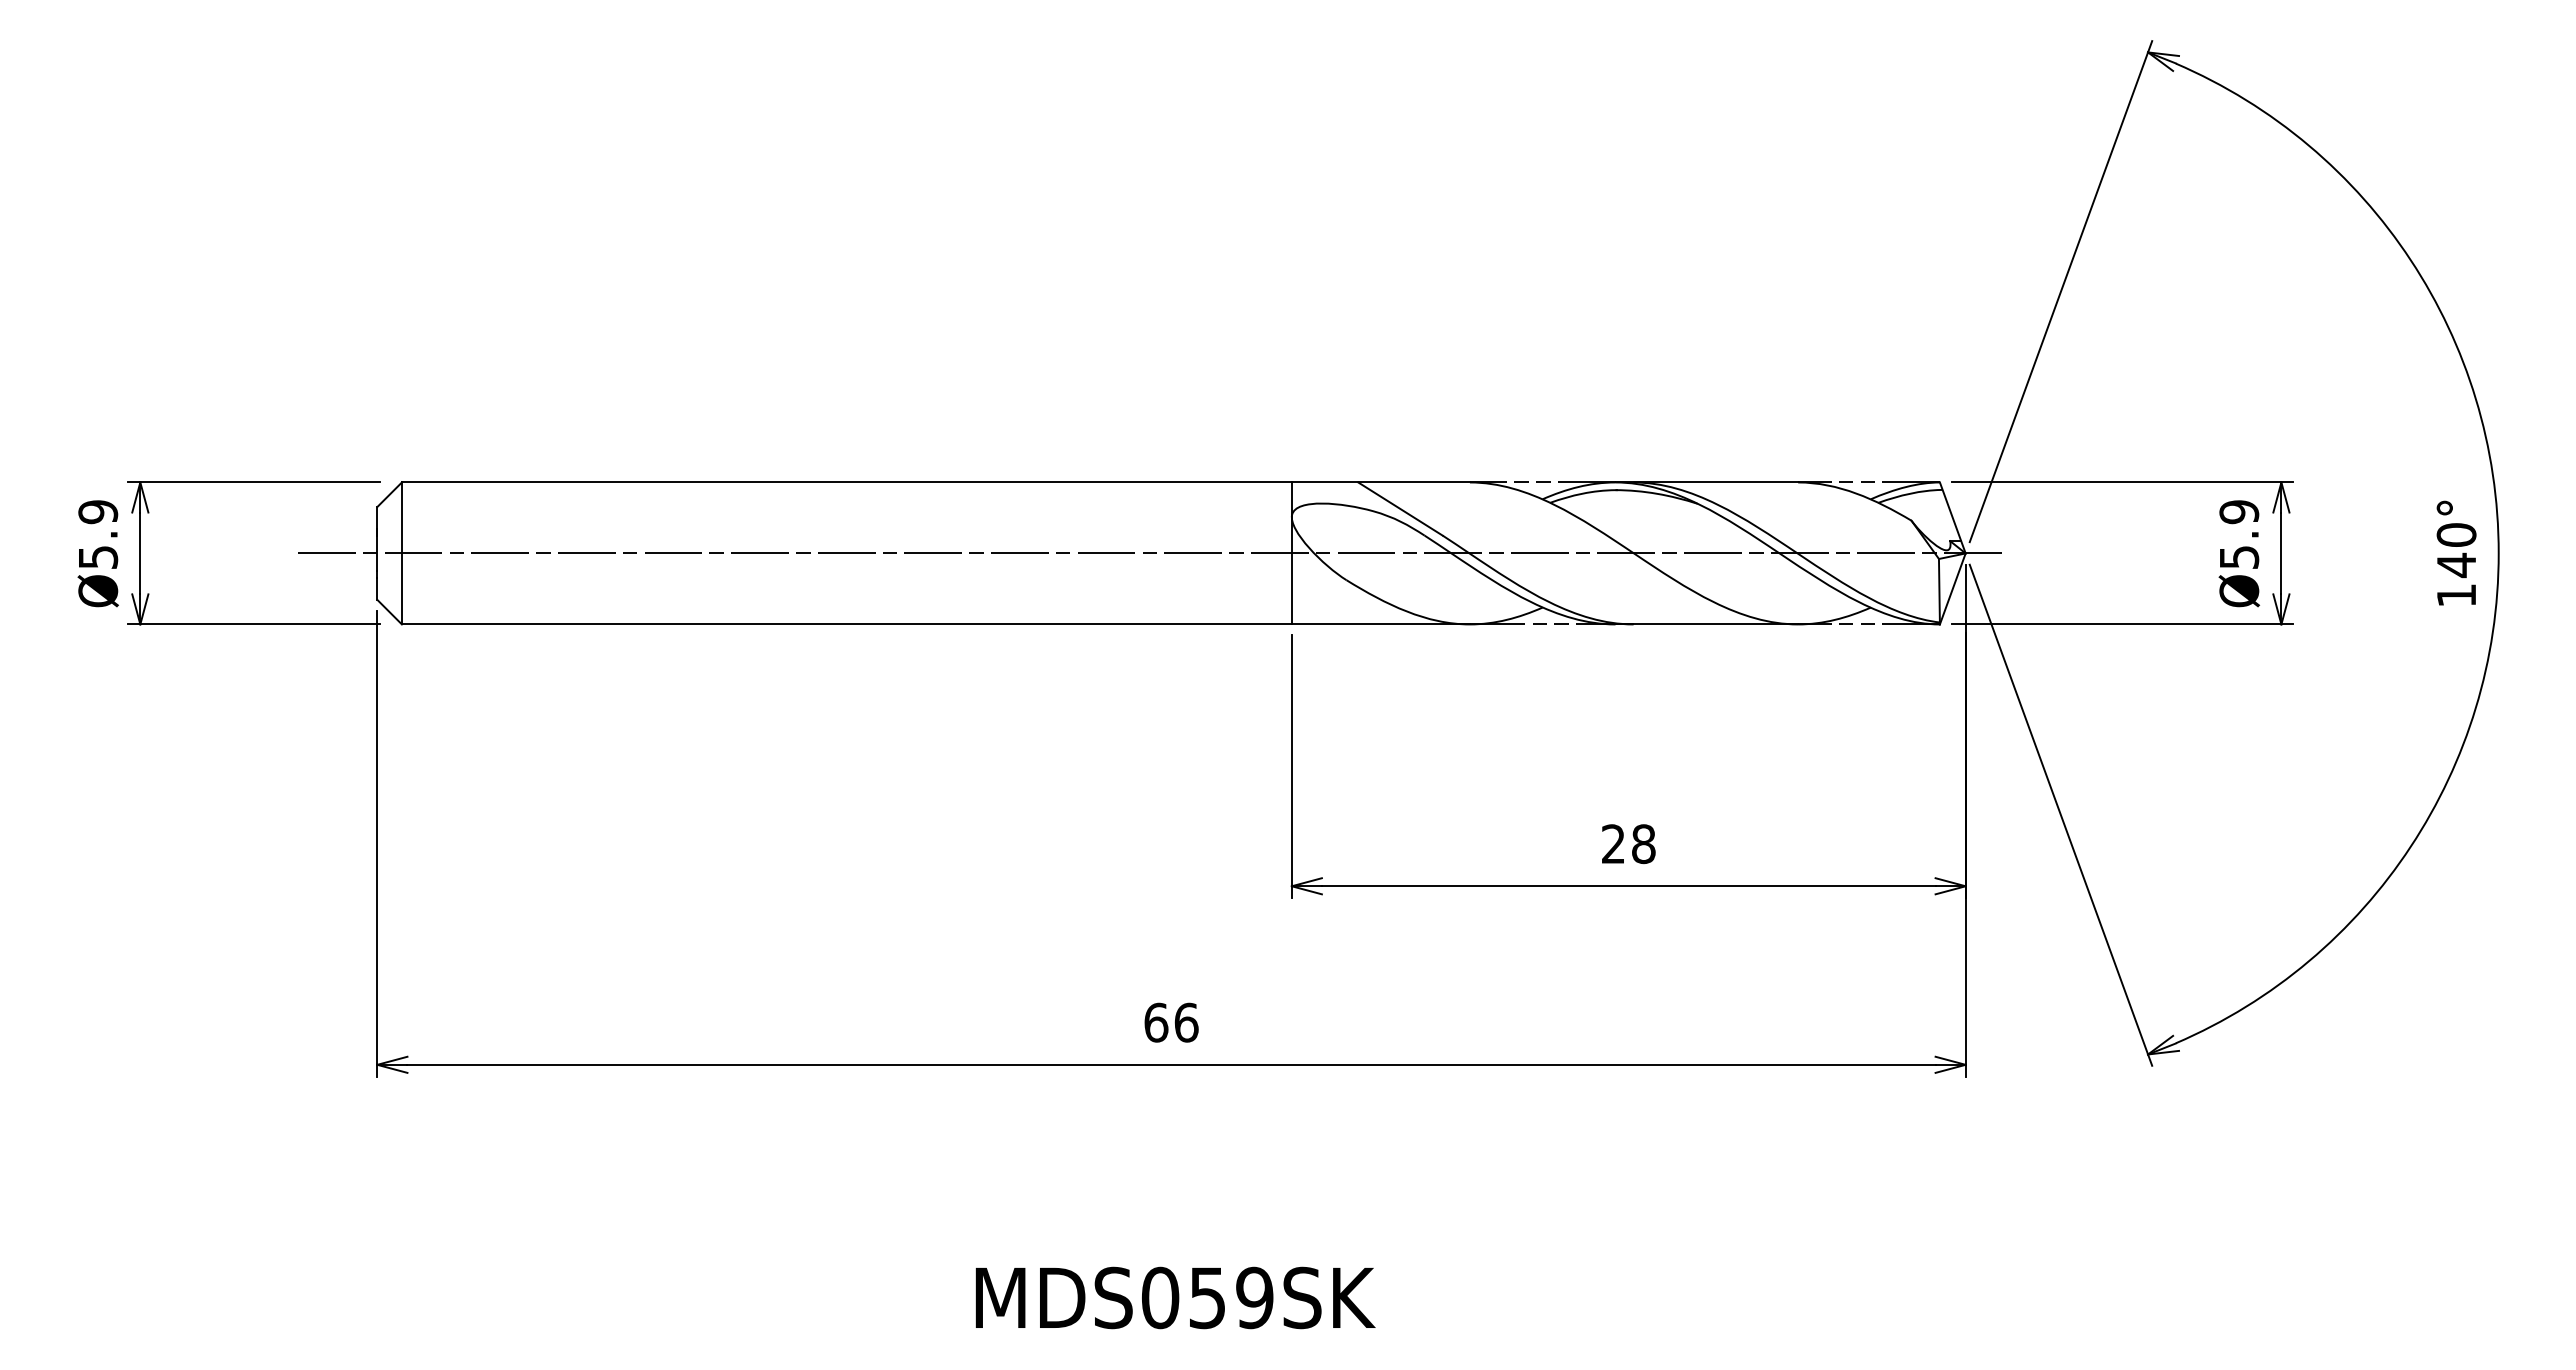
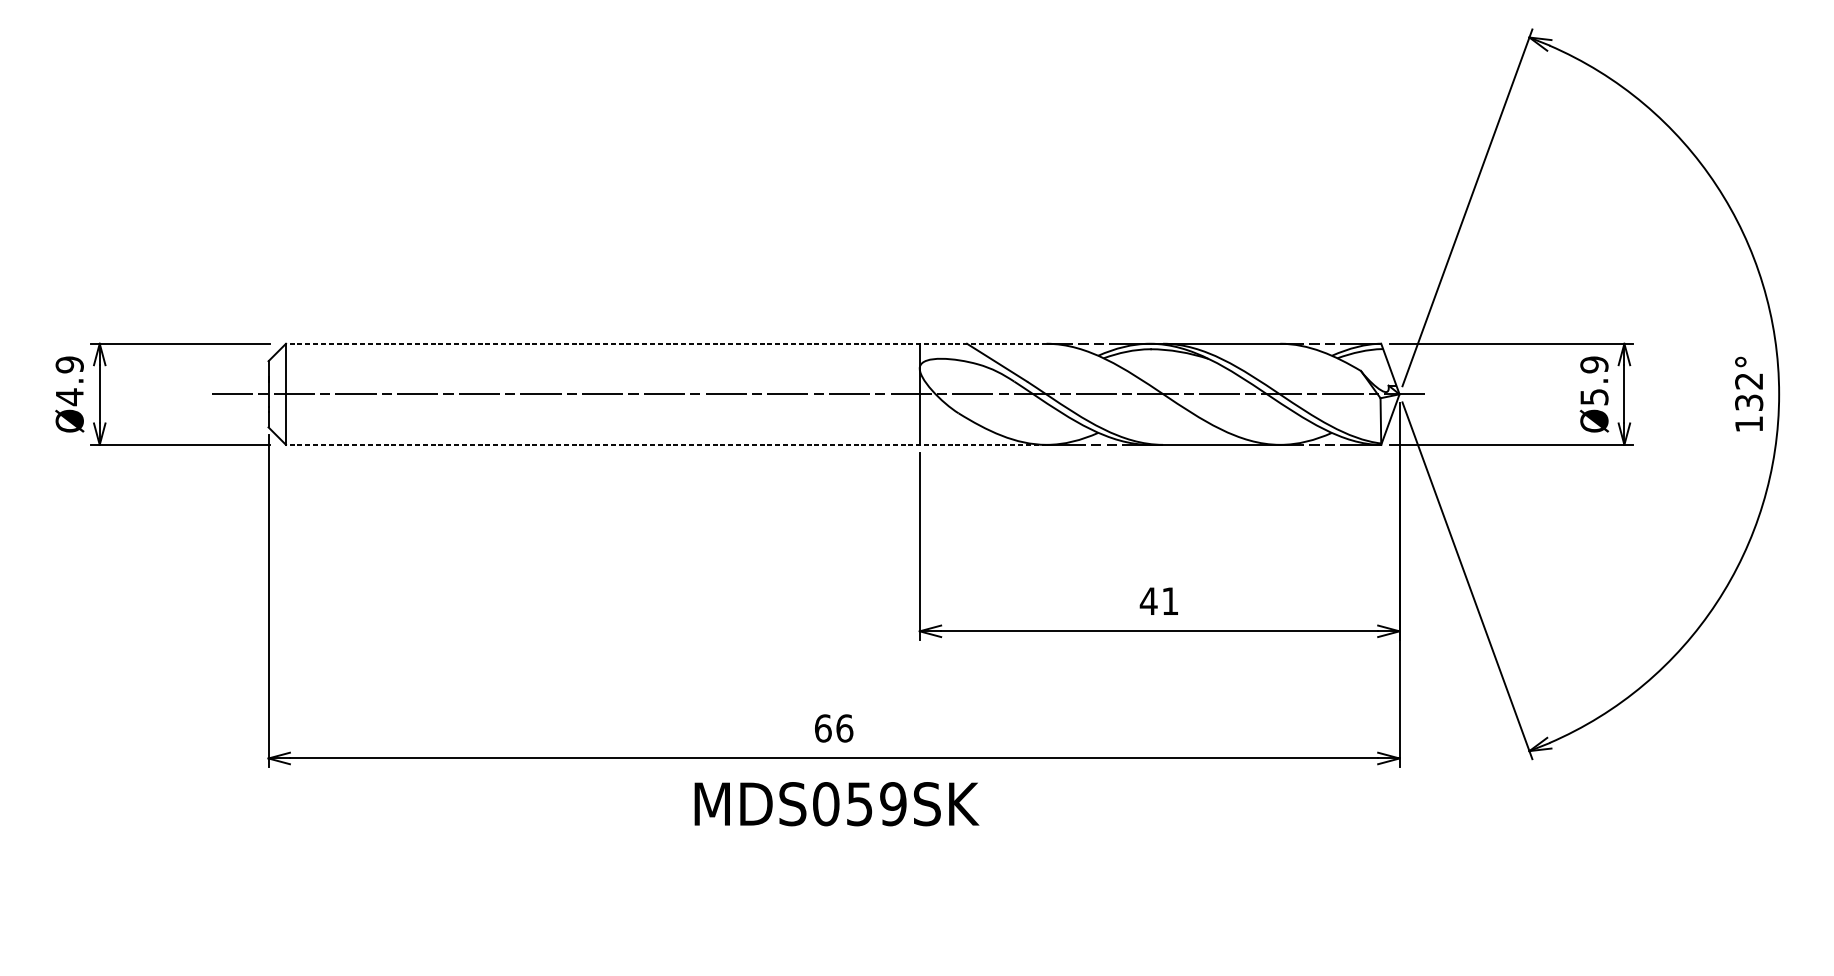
line: (935, 482) -> (665, 343), solid -> dashed
text: (2456, 550) -> (1749, 392), 140° -> 132°
text: (98, 557) -> (69, 397), Ø5.9 -> Ø4.9
line: (935, 624) -> (665, 444), solid -> dashed
text: (1627, 844) -> (1158, 601), 28 -> 41
text: (1175, 1297) -> (836, 803), moved

